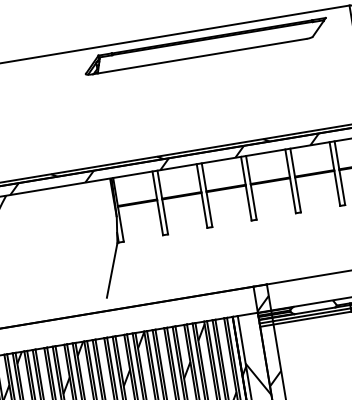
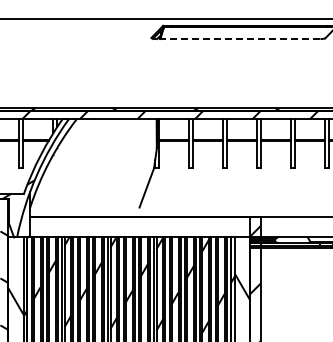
line: (199, 57) -> (238, 39), solid -> dashed

